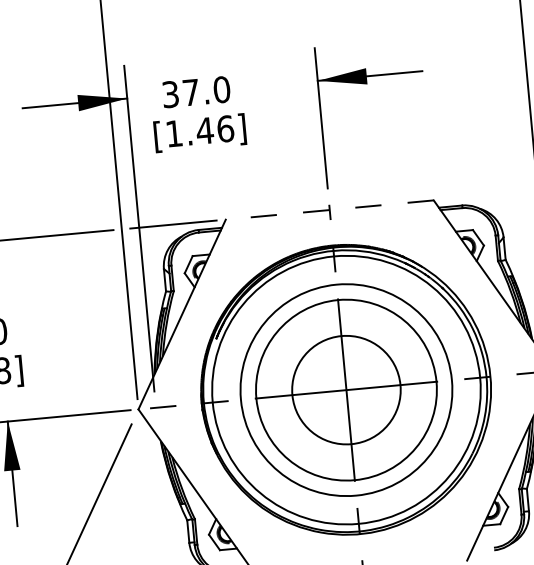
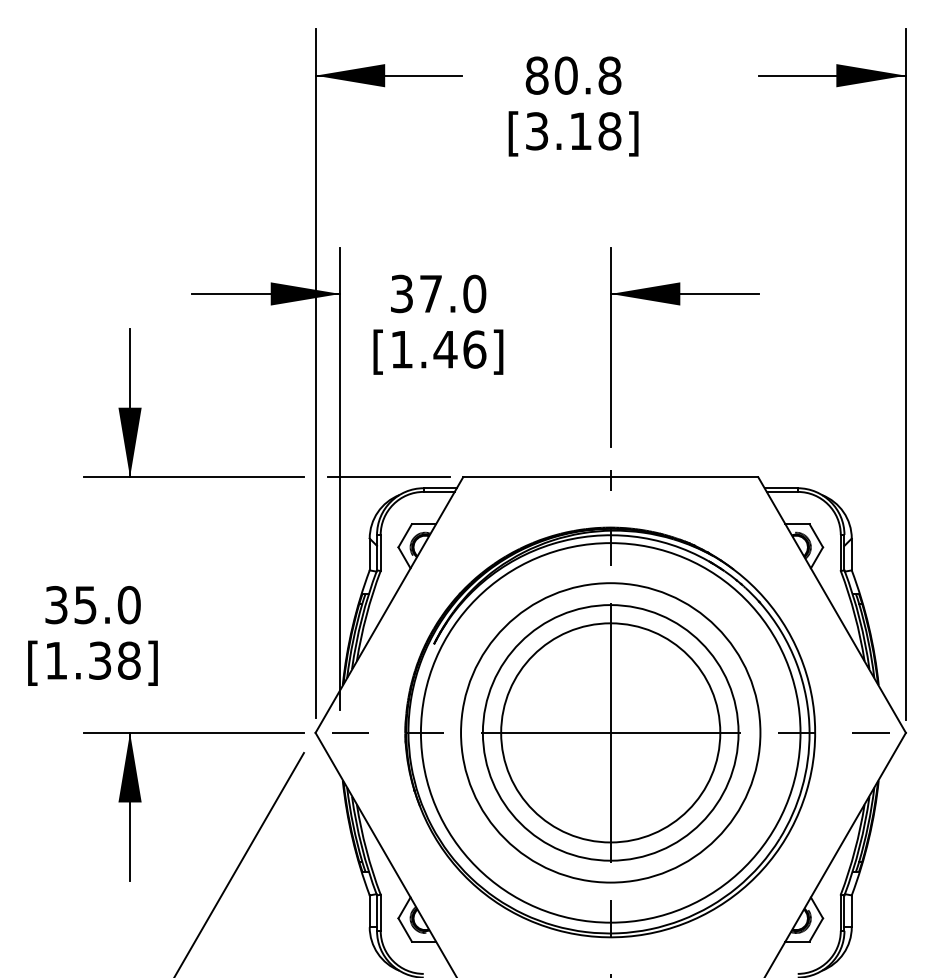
line: (329, 210) -> (610, 477), dashed -> solid
circle: (346, 389) -> (610, 732), size x1.43

